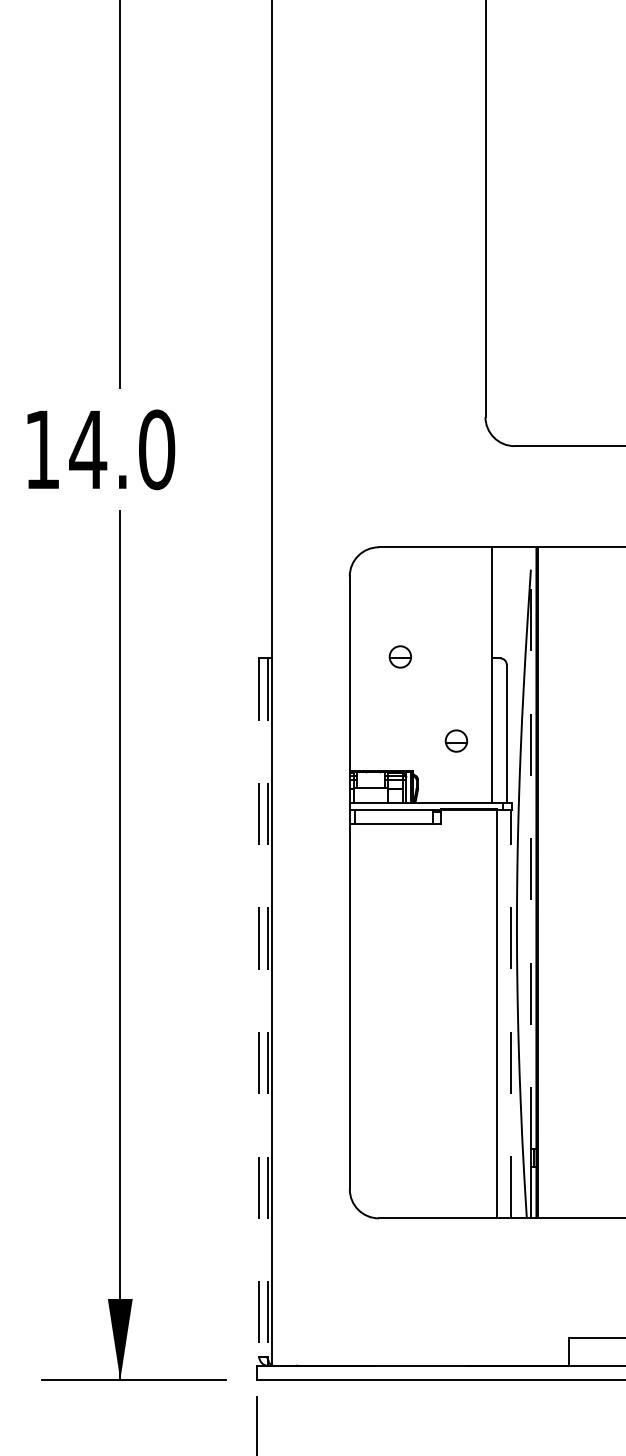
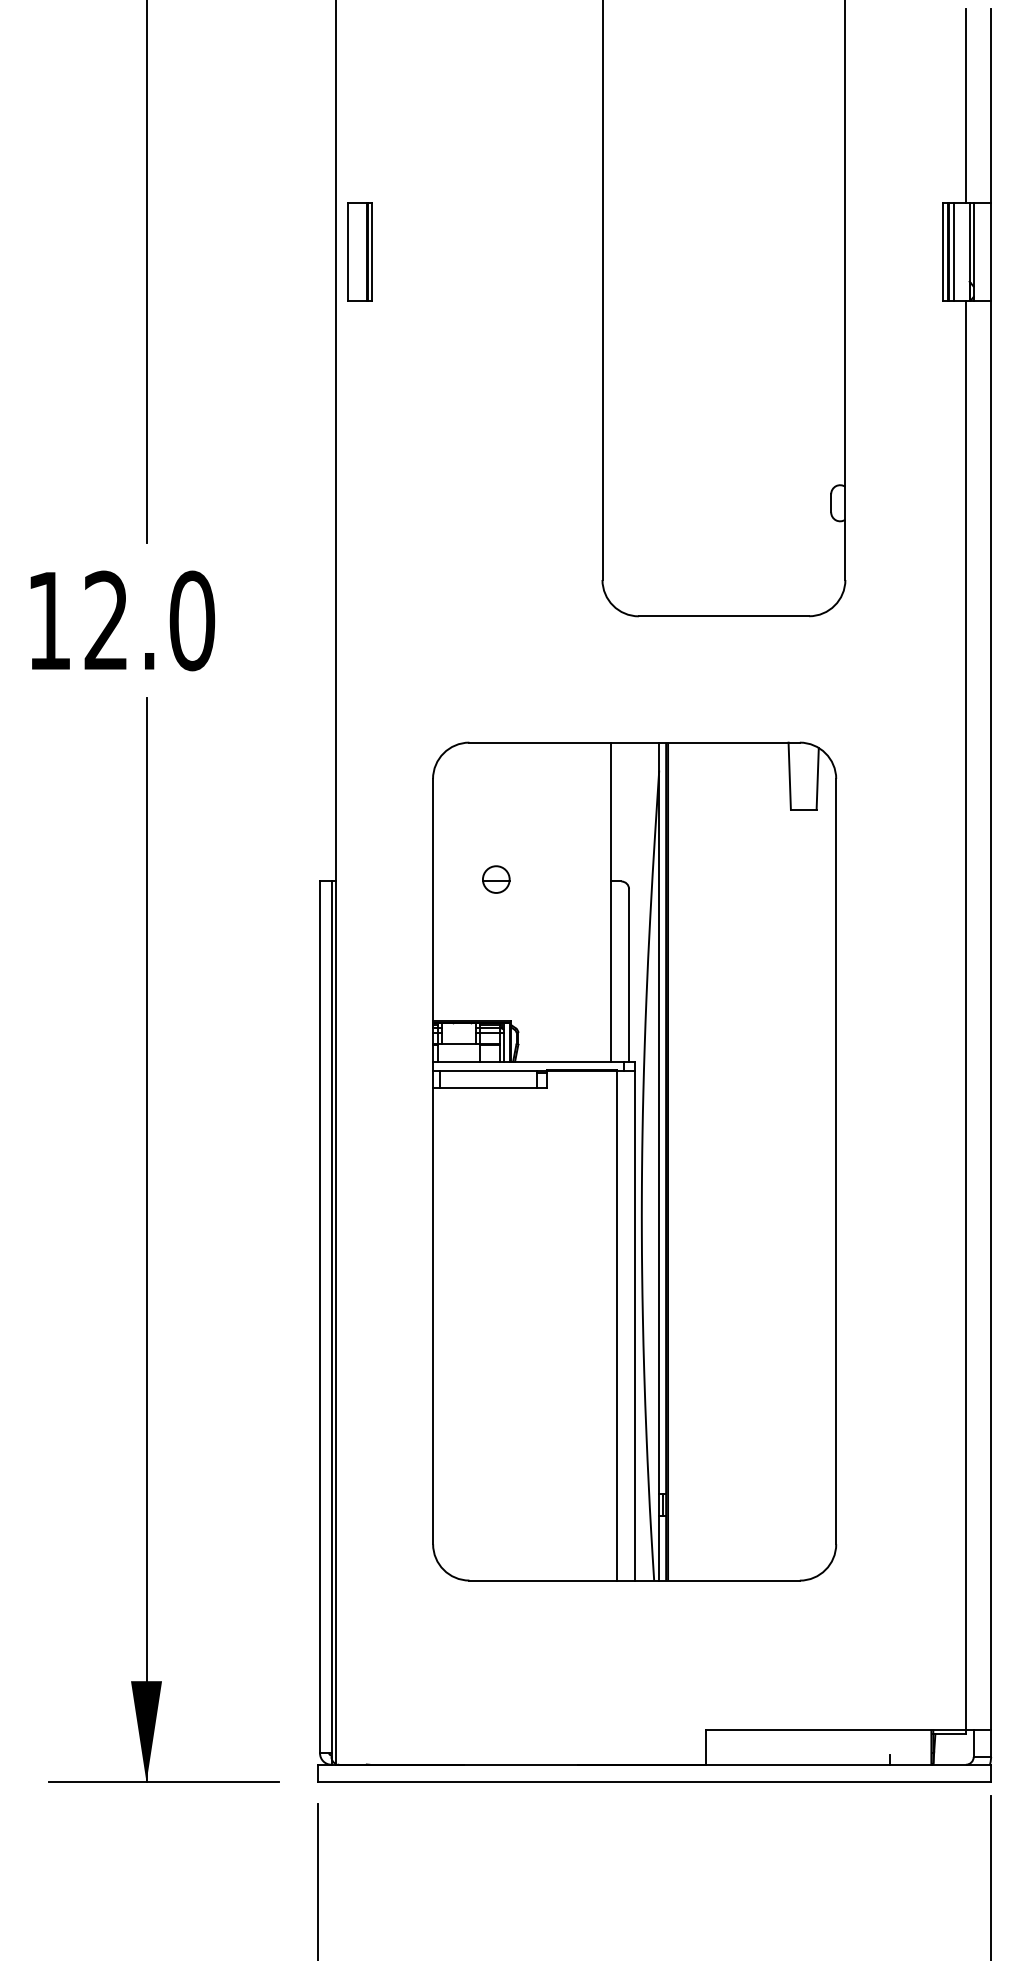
part: (290, 153) -> (359, 251), added
text: (88, 448) -> (106, 619), 14.0 -> 12.0
part: (456, 741) -> (566, 984), removed
line: (531, 848) -> (659, 1118), dashed -> solid
line: (259, 1007) -> (320, 1317), dashed -> solid
line: (268, 1007) -> (331, 1317), dashed -> solid
line: (511, 1014) -> (634, 1325), dashed -> solid

